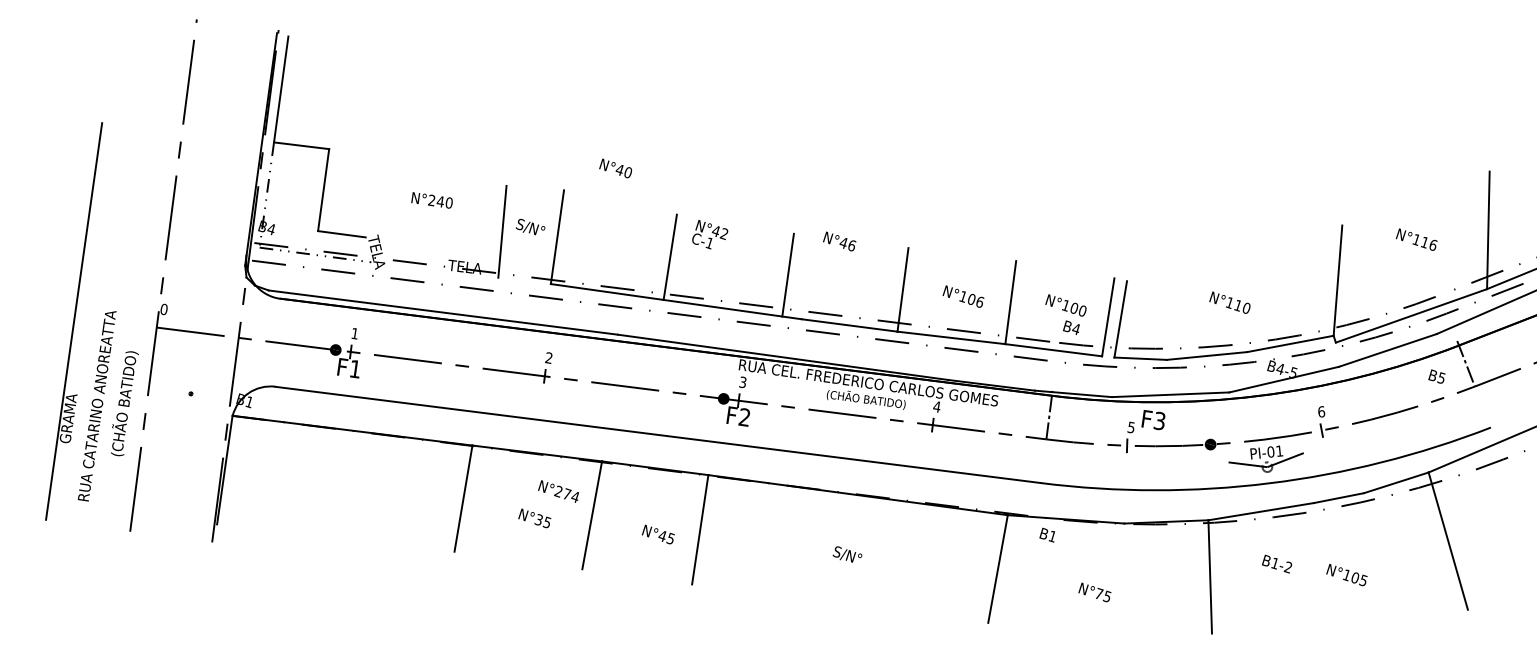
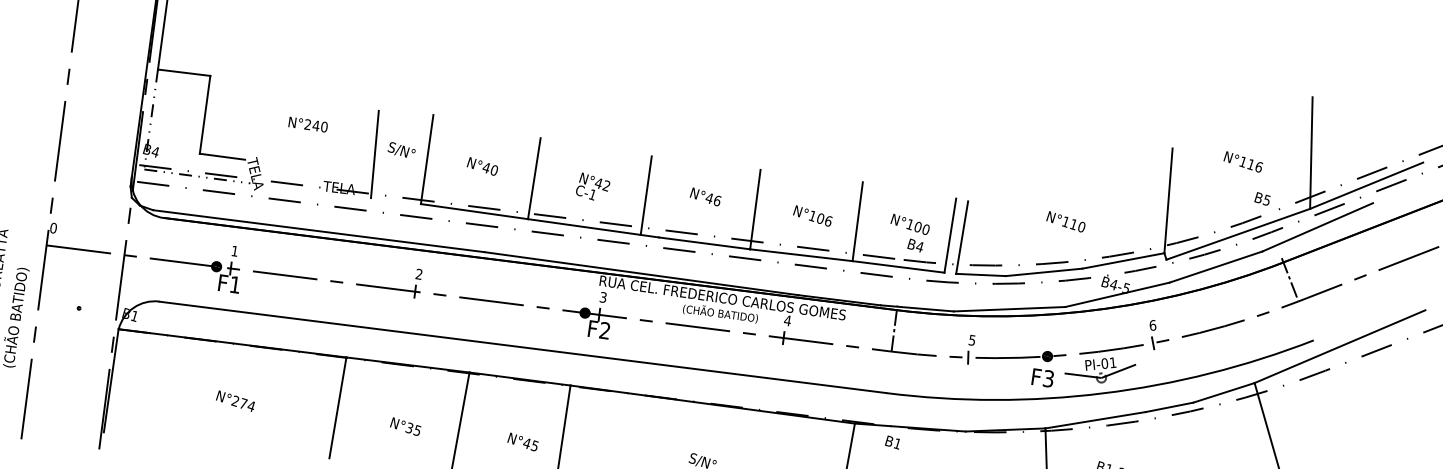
text: (615, 168) -> (482, 166), moved
text: (710, 234) -> (593, 186), moved
text: (839, 241) -> (705, 196), moved
text: (1436, 376) -> (1262, 198), moved
text: (1153, 420) -> (1042, 378), moved
text: (558, 491) -> (235, 401), moved

